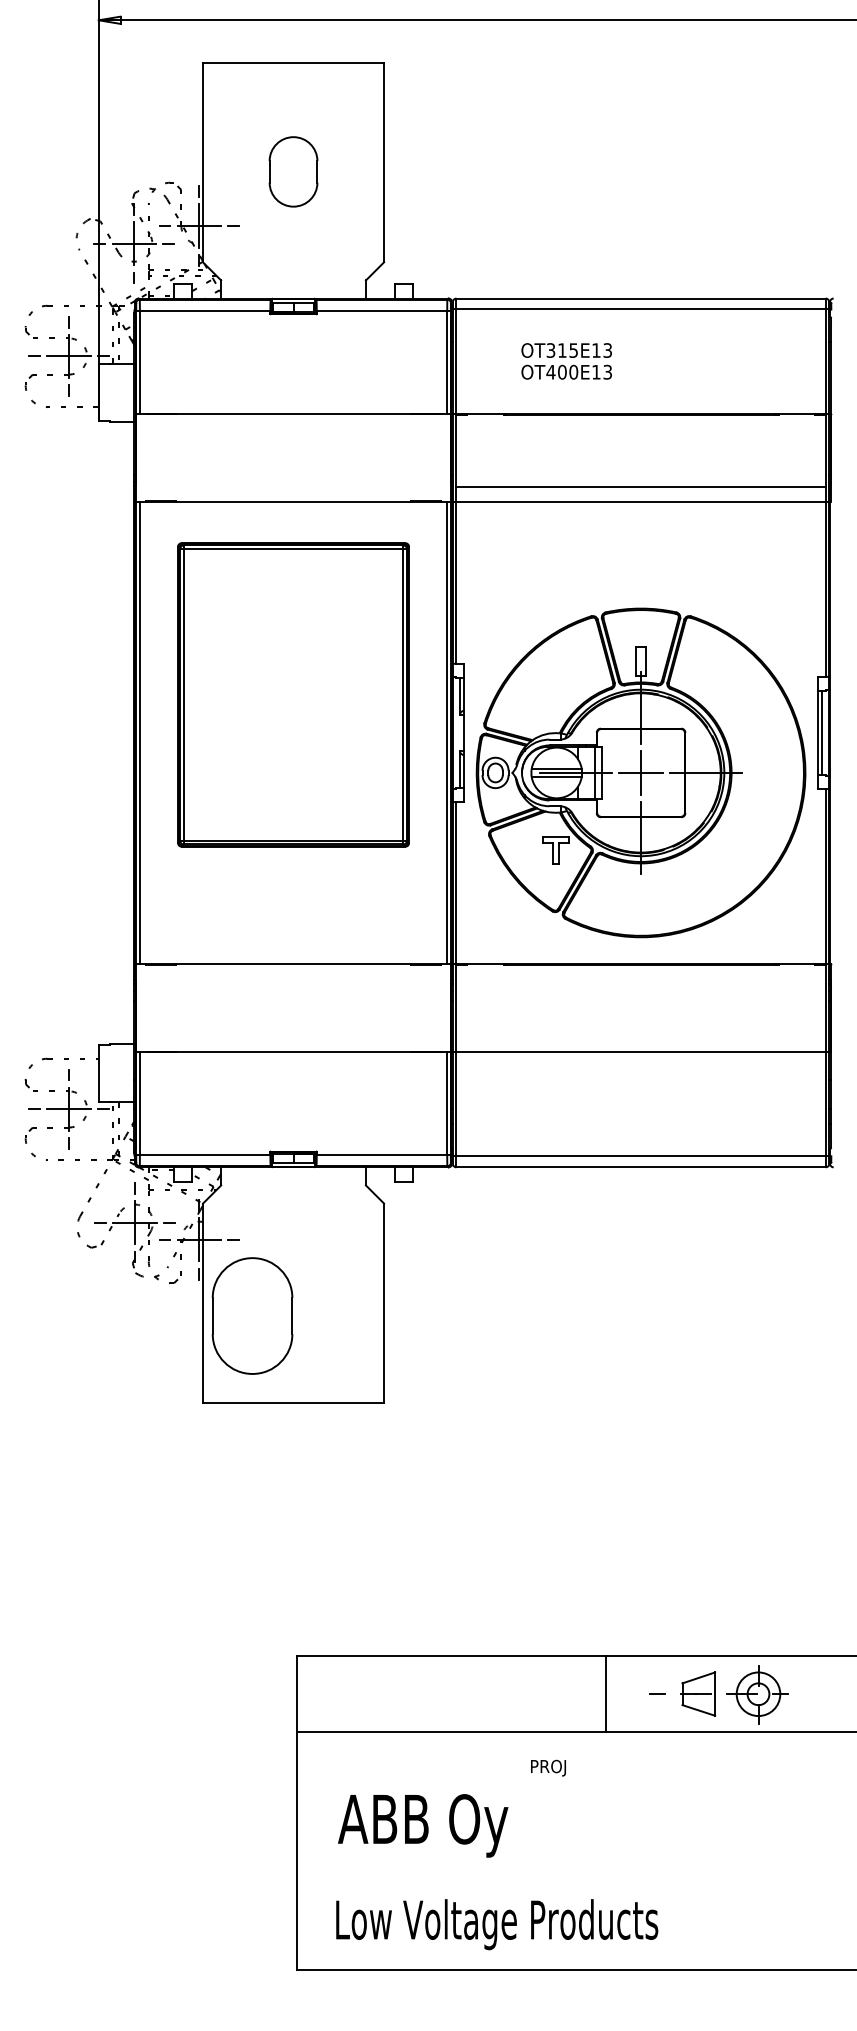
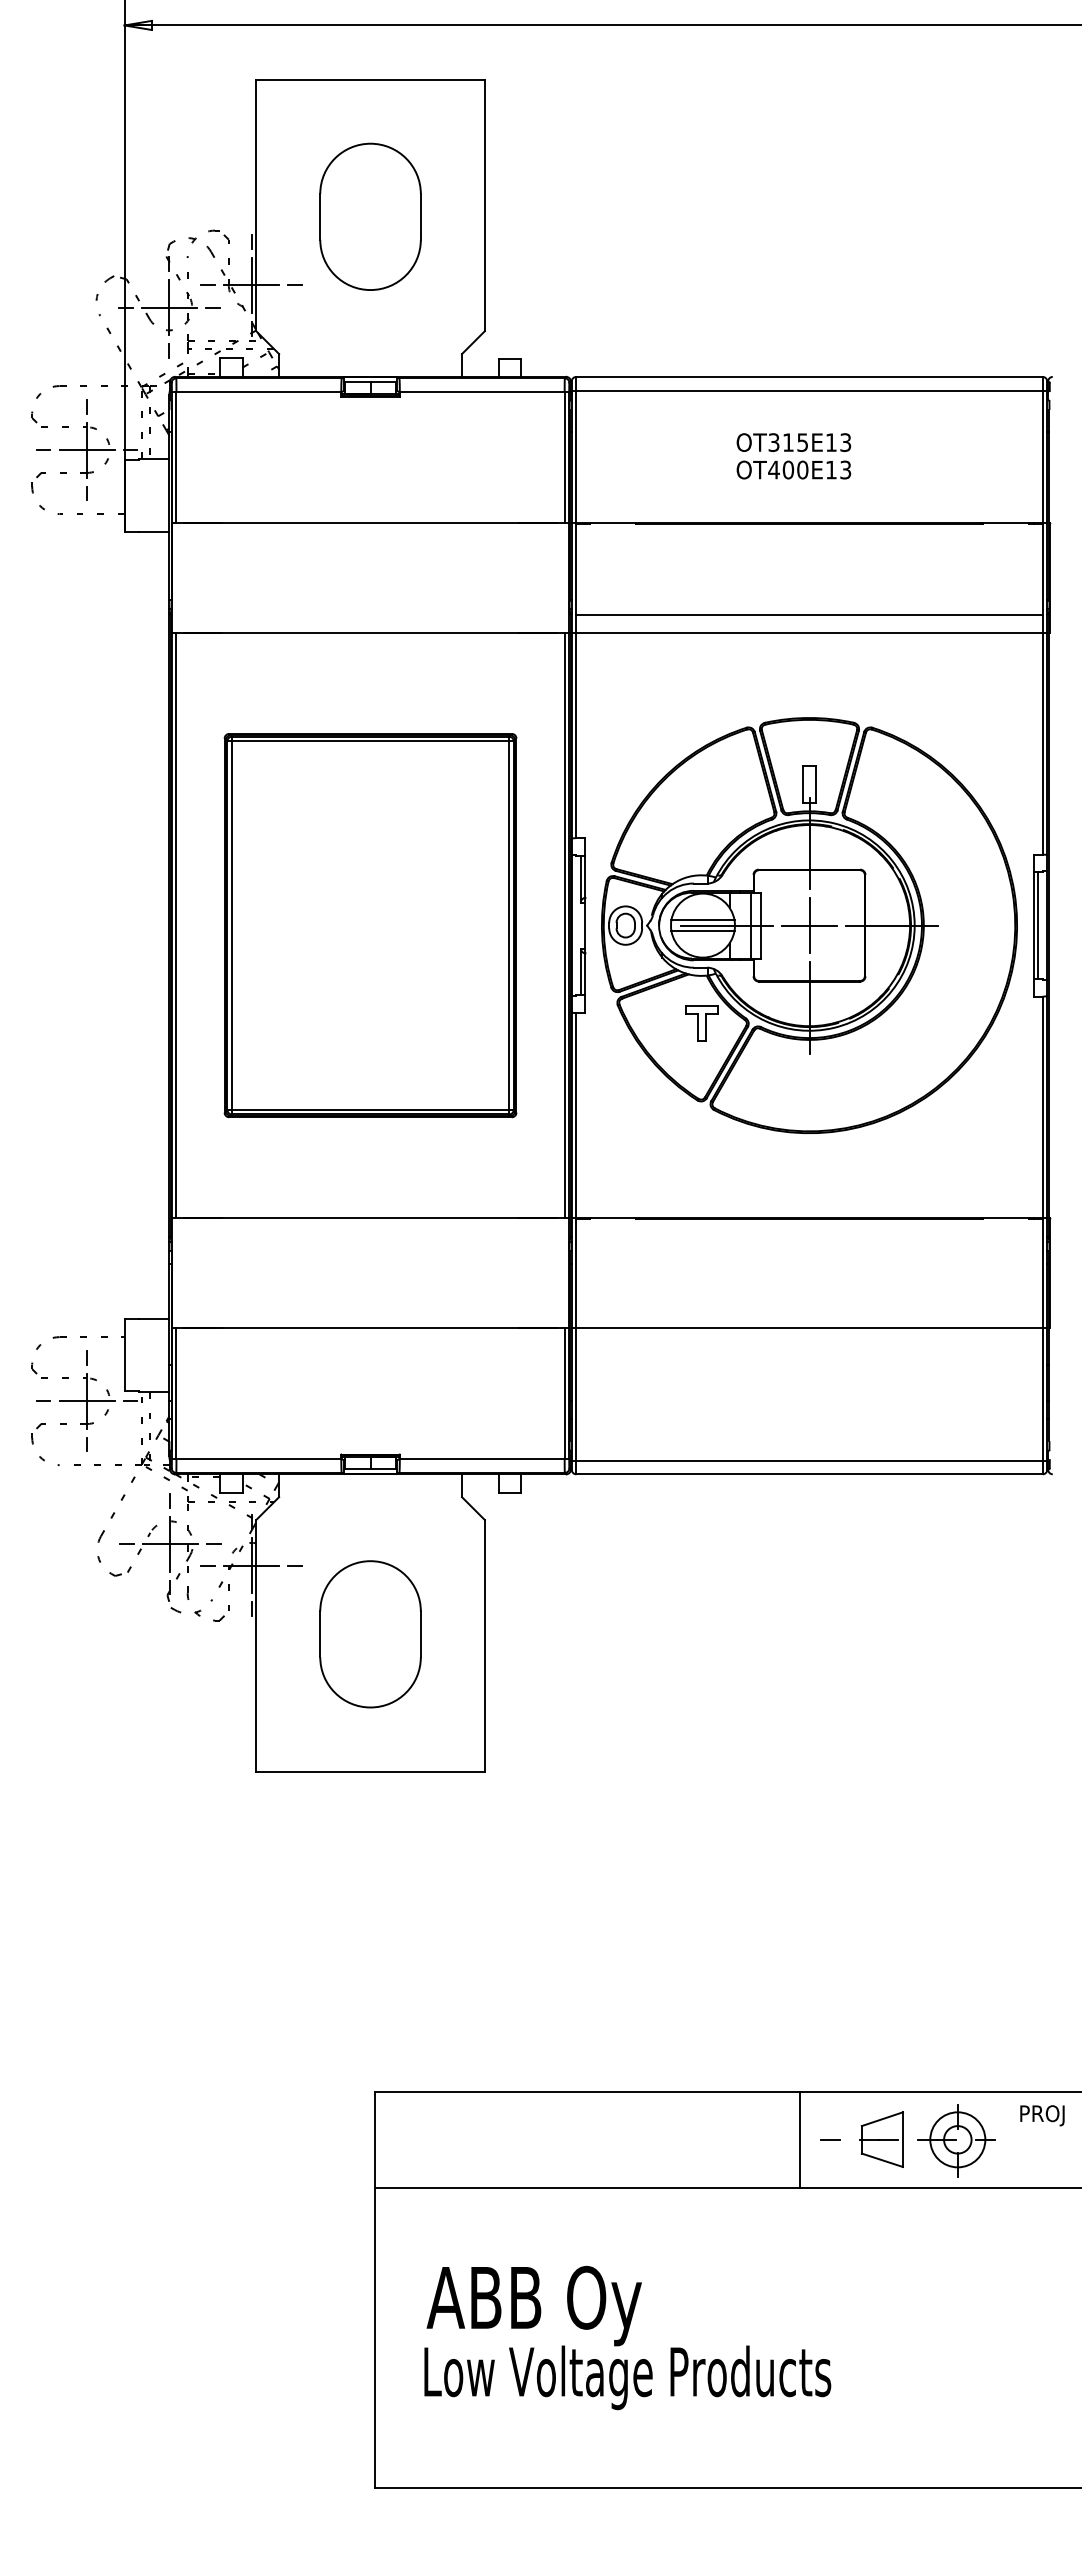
part: (293, 171) -> (370, 216), size x1.67
text: (566, 361) -> (793, 456), moved
part: (293, 694) -> (370, 925), moved
part: (640, 772) -> (808, 925), moved
part: (252, 1315) -> (370, 1633), moved
line: (605, 1694) -> (799, 2140), moved
text: (548, 1767) -> (1042, 2114), moved
text: (497, 1924) -> (628, 2377), moved

